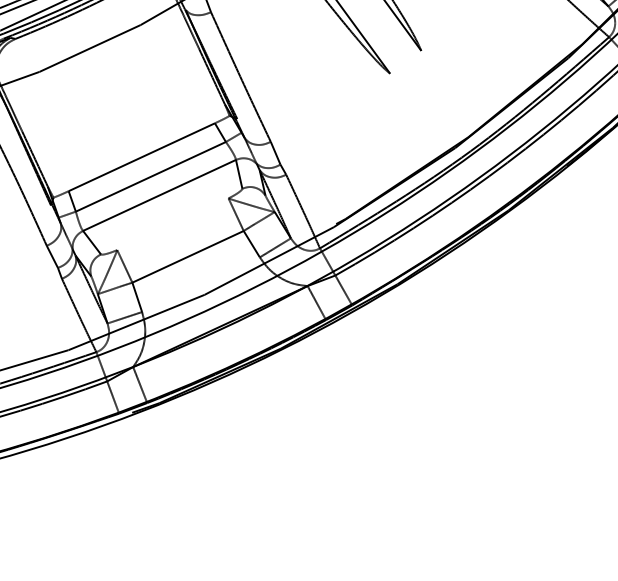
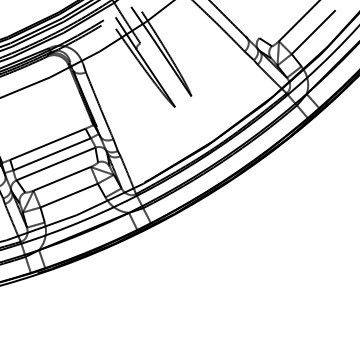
line: (171, 223) -> (61, 178), added

